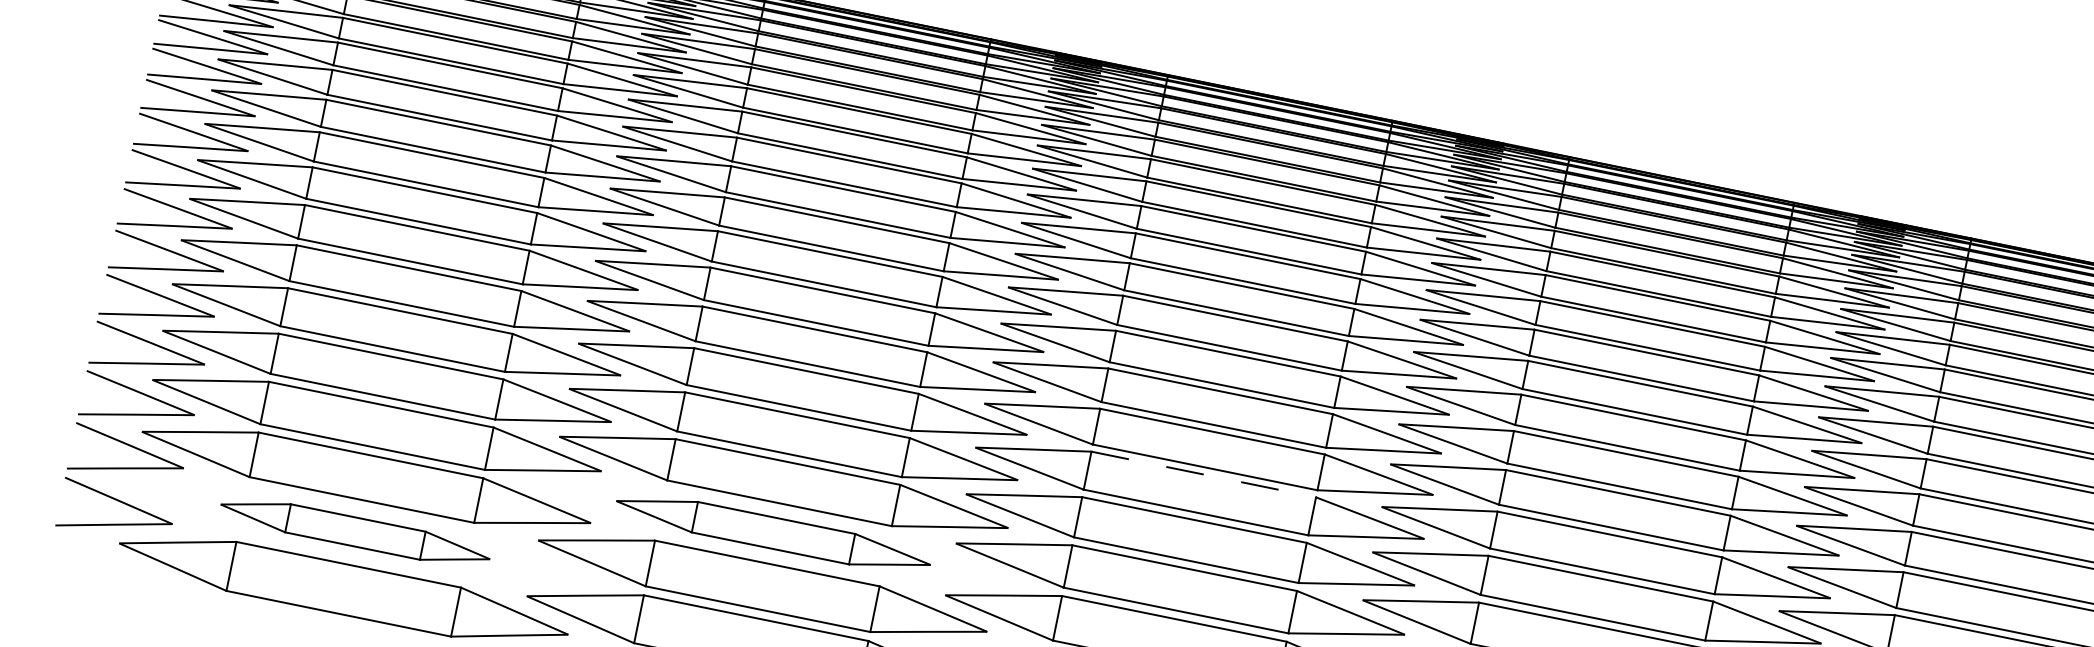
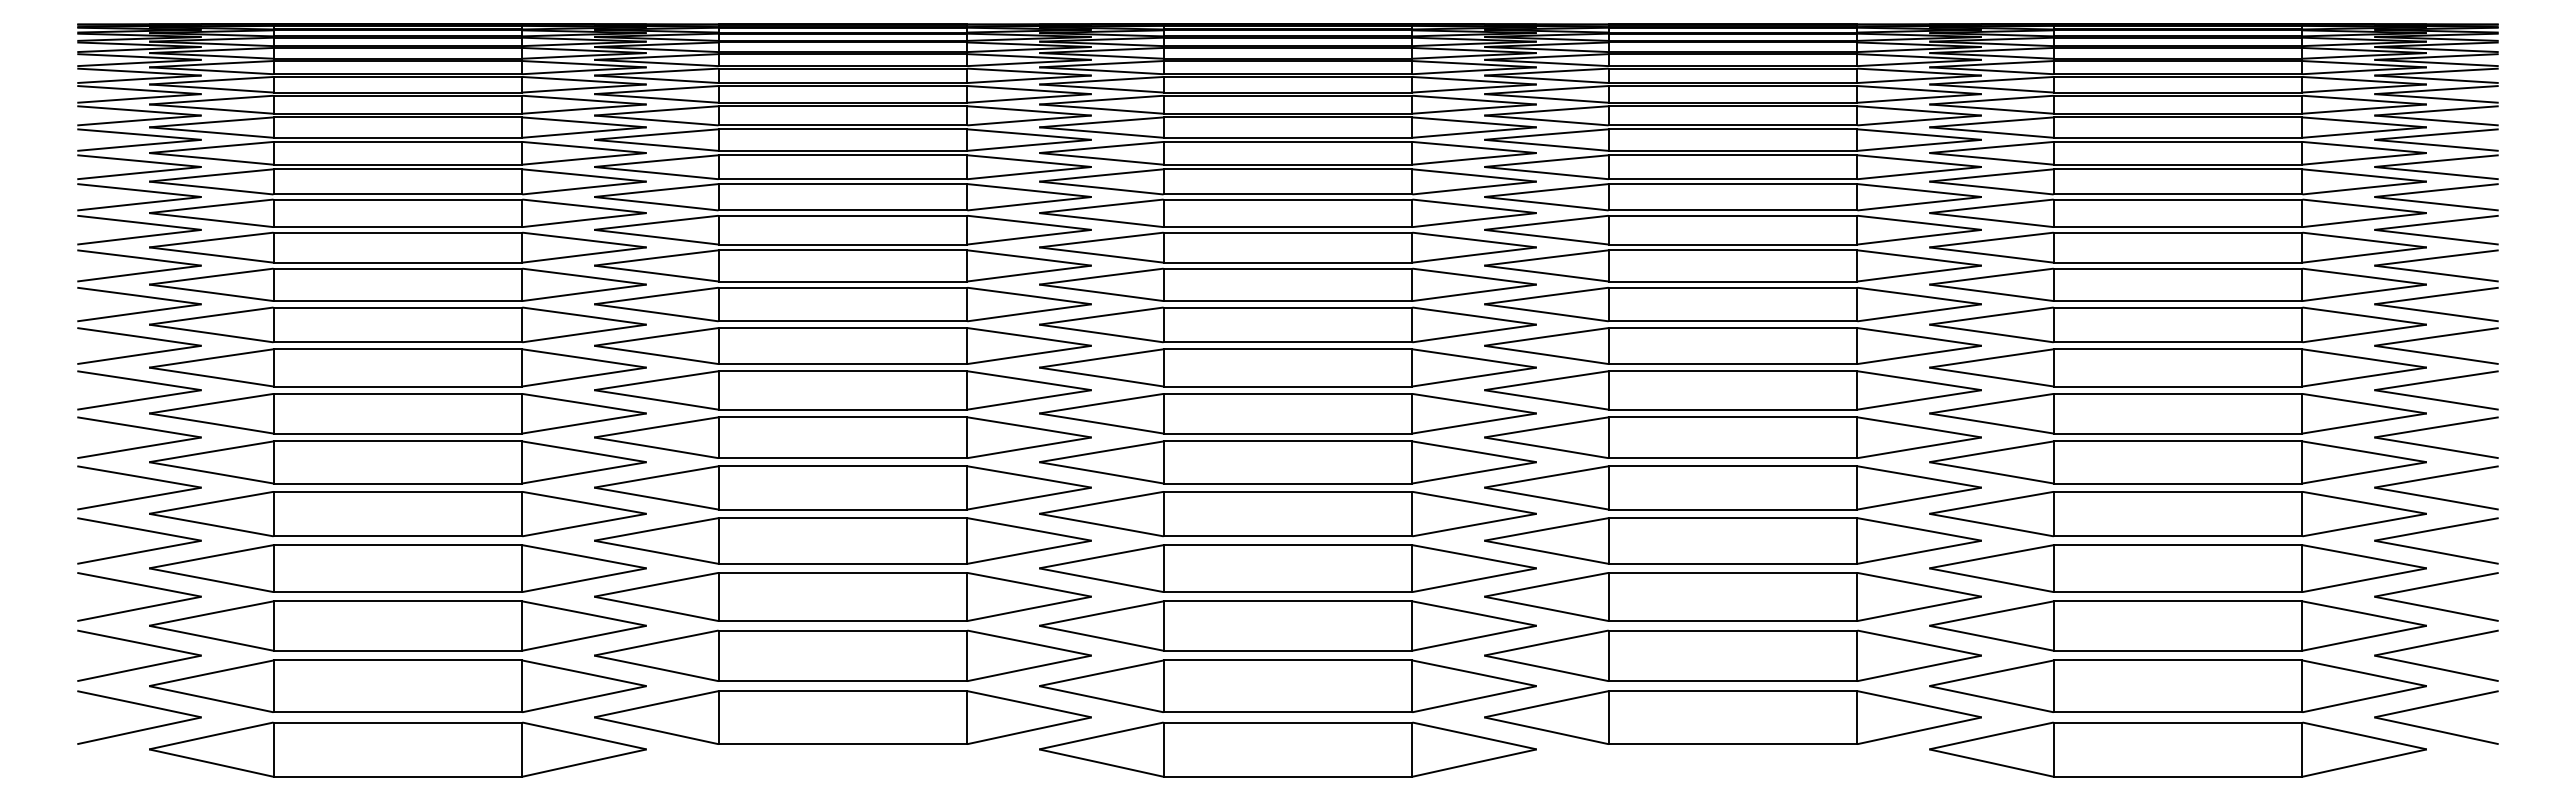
line: (1204, 474) -> (1288, 441), dashed -> solid
part: (355, 531) -> (397, 685), size x1.67
part: (773, 532) -> (842, 596), size x1.43

